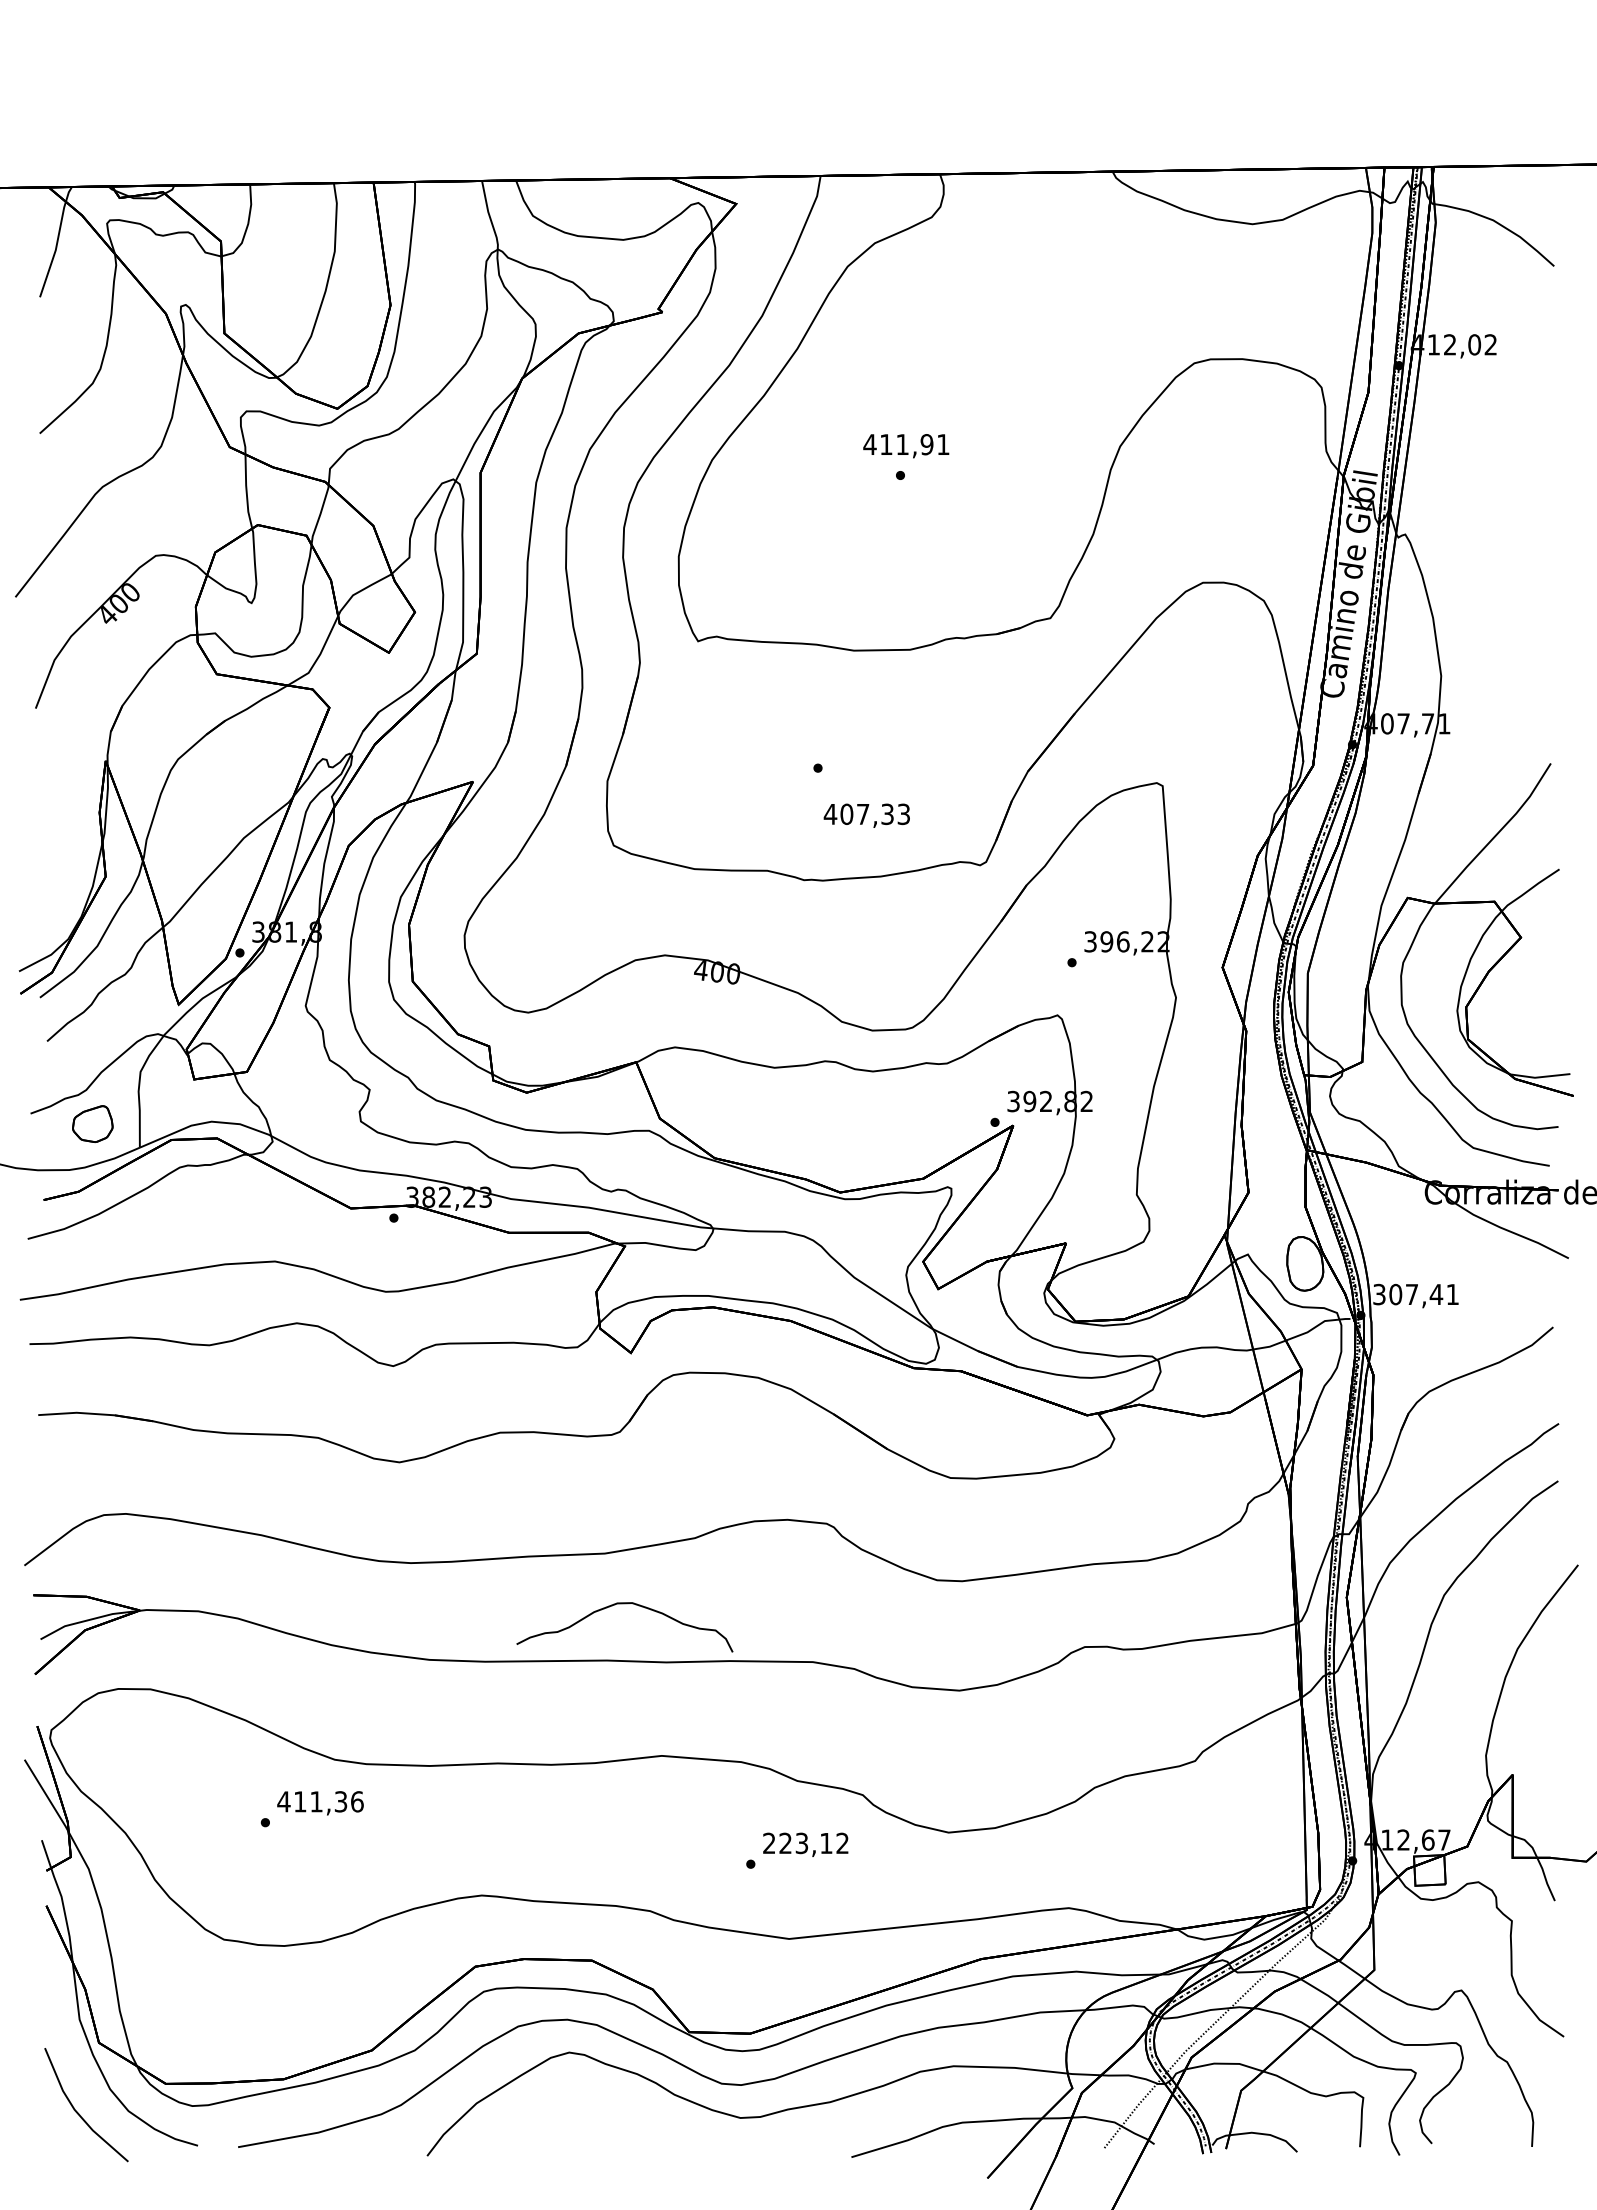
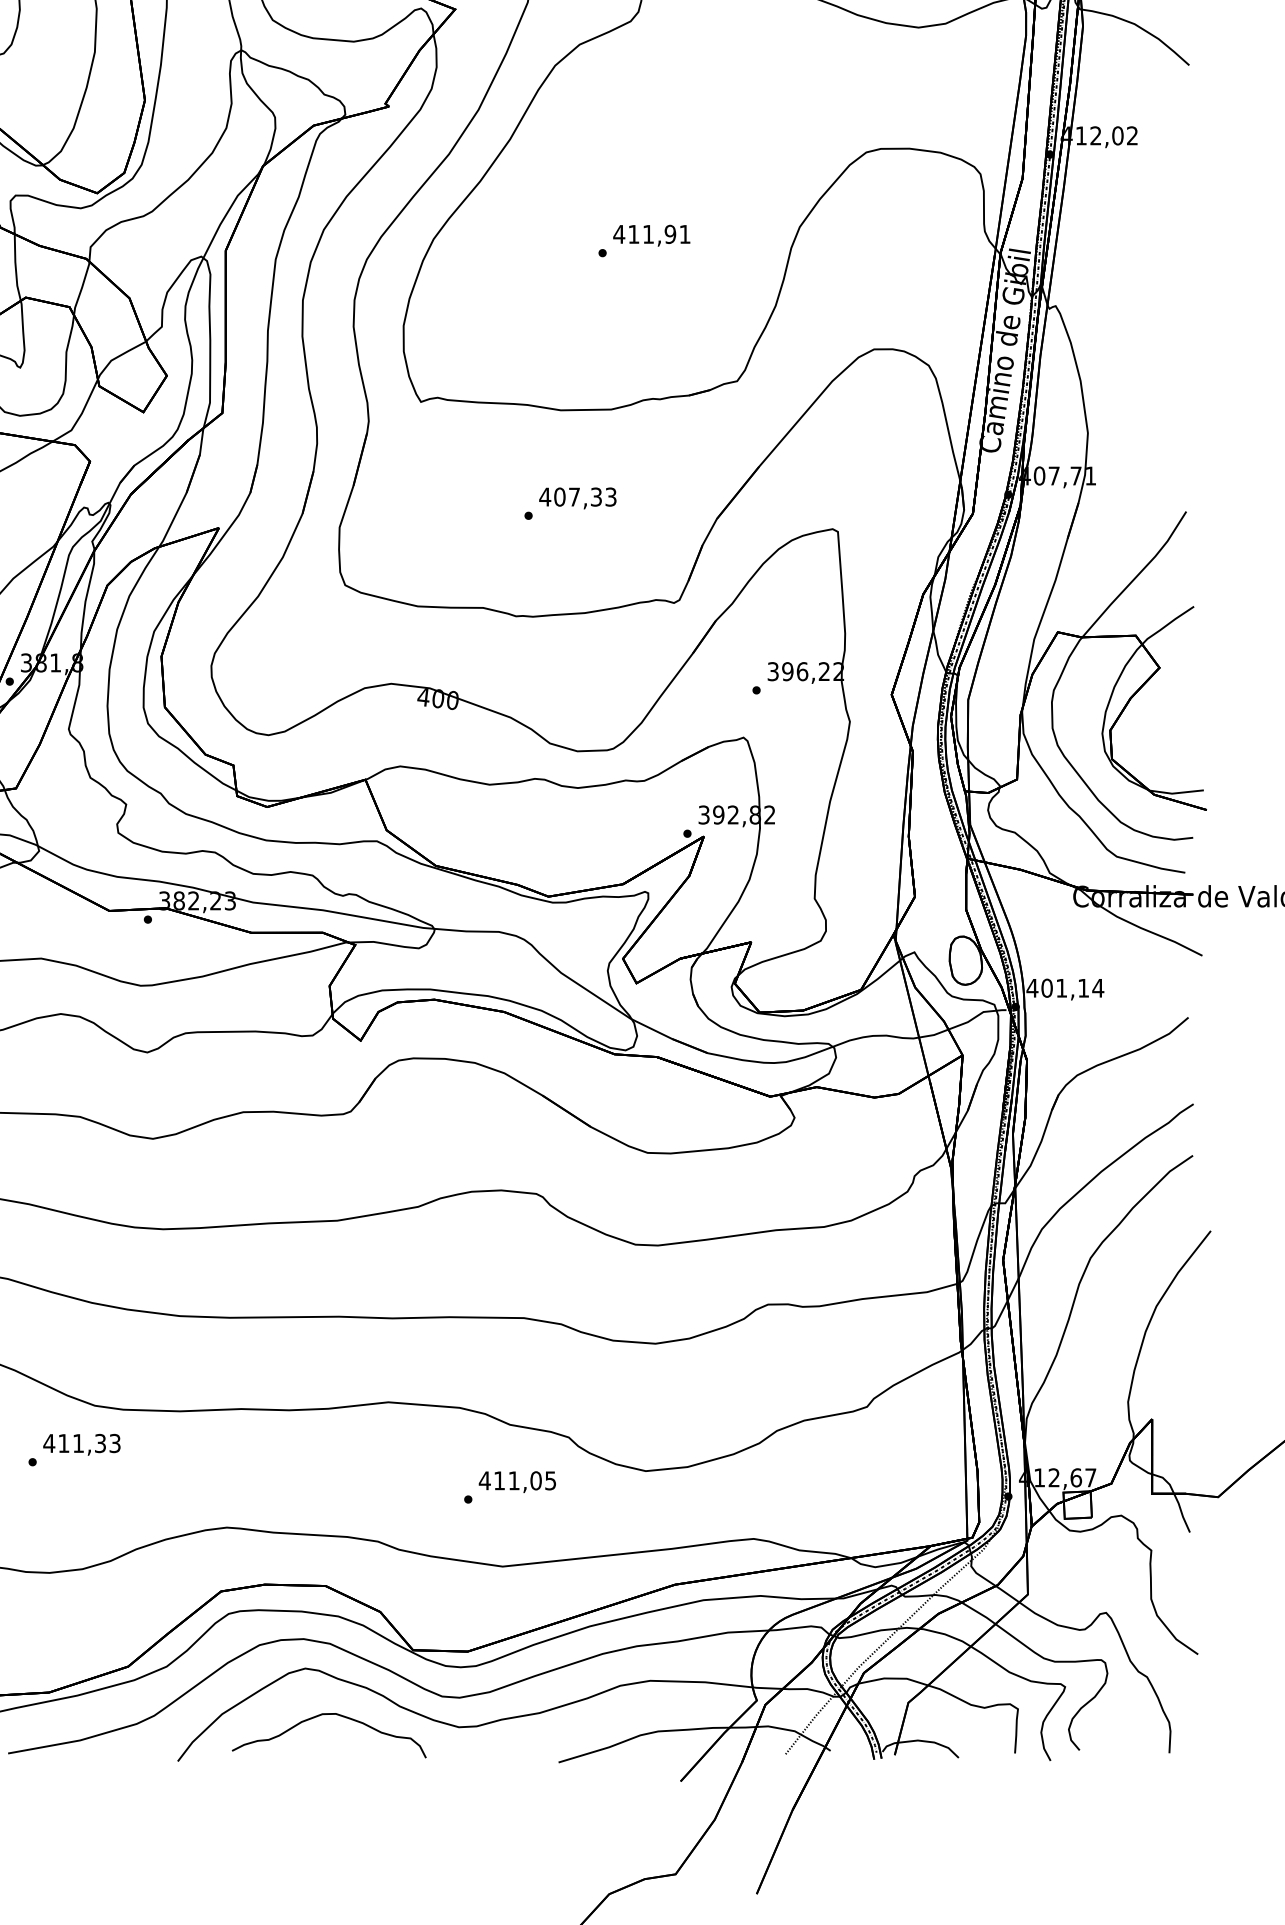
text: (906, 446) -> (651, 236), moved
text: (866, 815) -> (577, 498), moved
text: (1415, 1294) -> (1064, 988), 307,41 -> 401,14
curve: (624, 1604) -> (328, 1715), moved
text: (357, 1801) -> (115, 1443), 411,36 -> 411,33
text: (805, 1843) -> (517, 1480), 223,12 -> 411,05

